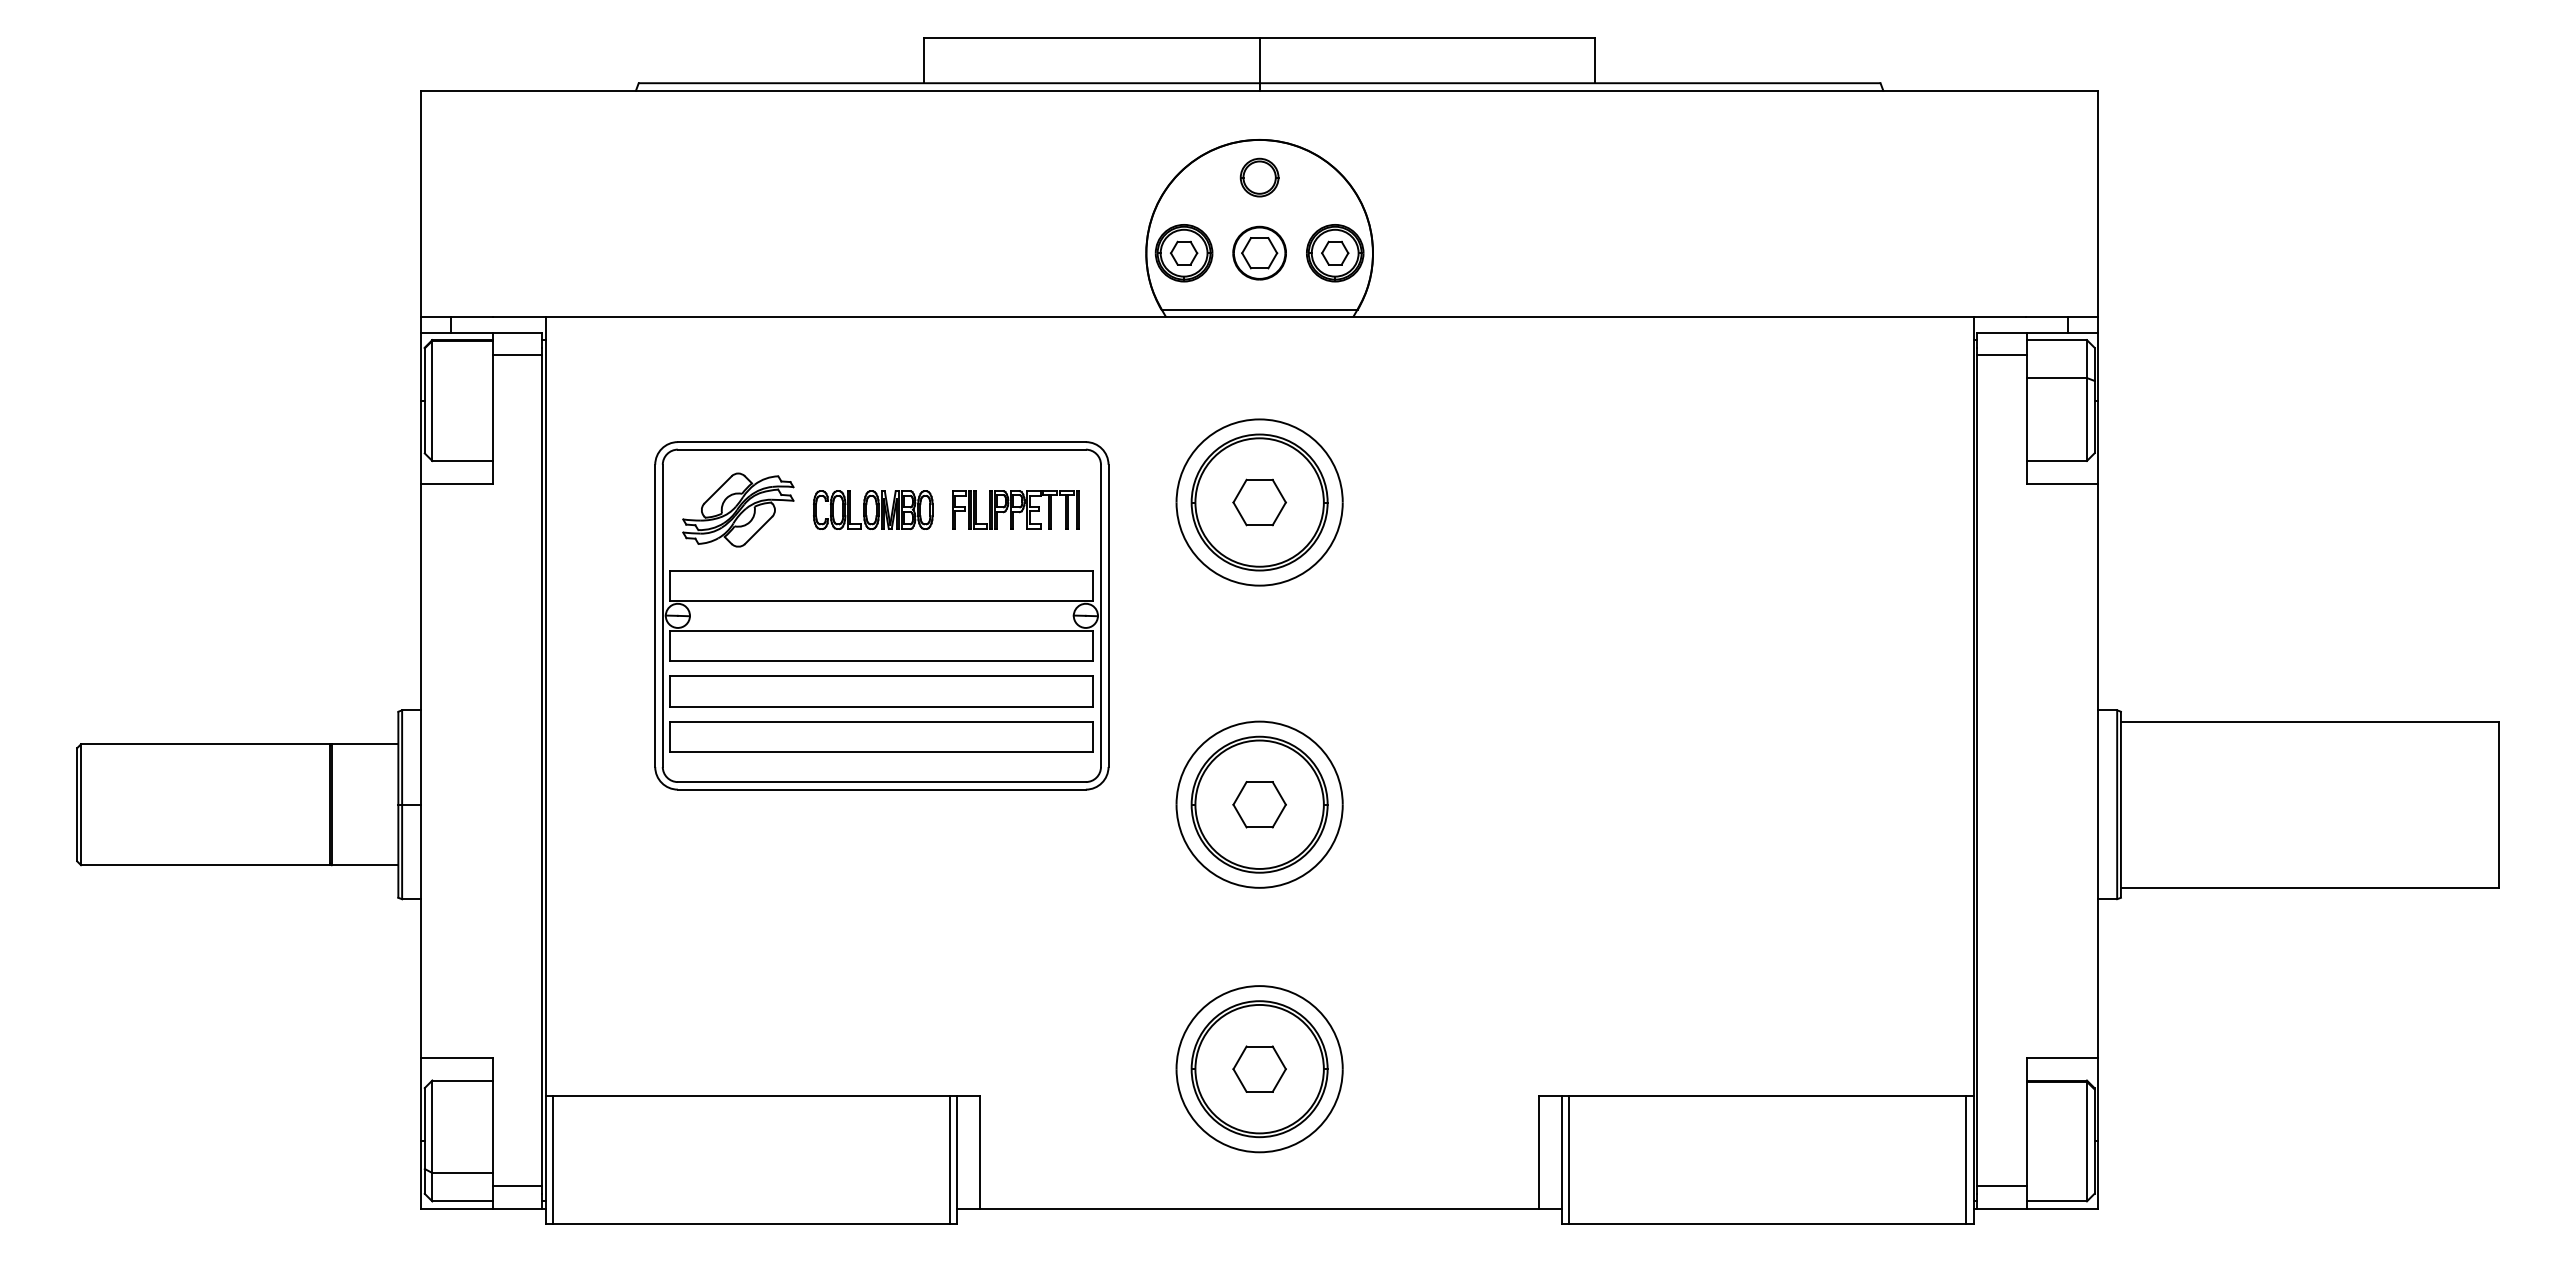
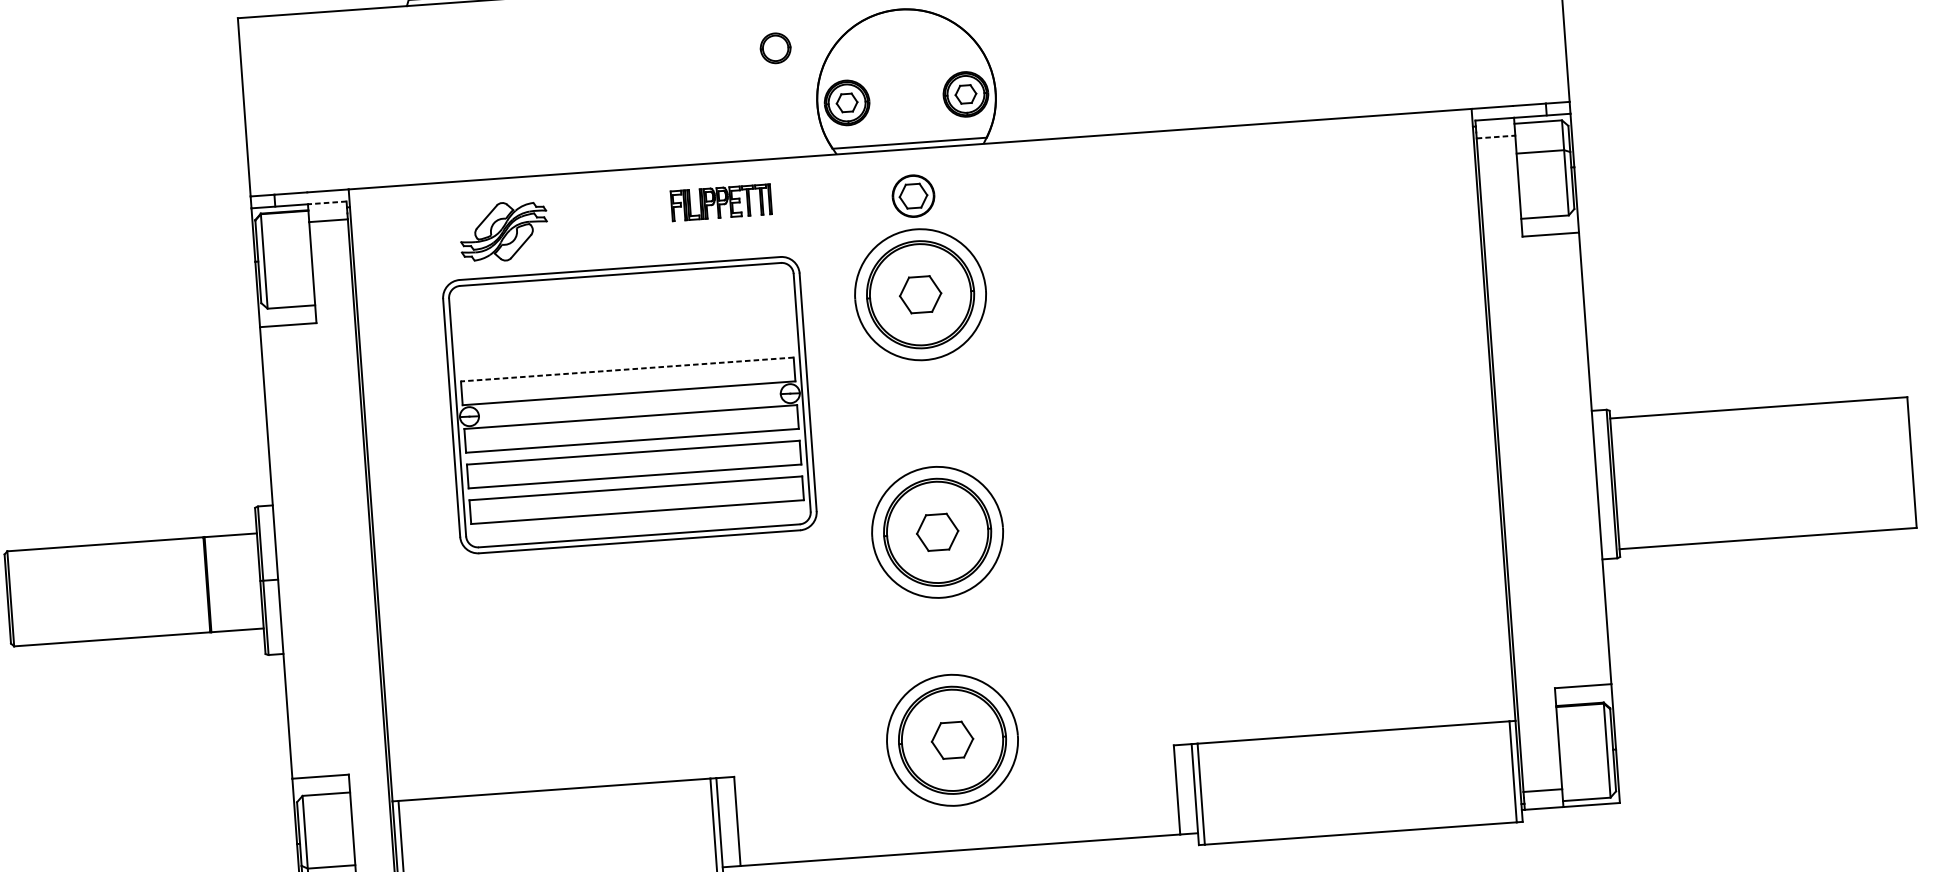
part: (1259, 177) -> (775, 48), moved
part: (1259, 252) -> (913, 195), moved
line: (517, 332) -> (327, 202), solid -> dashed
line: (2001, 355) -> (1495, 137), solid -> dashed
part: (738, 509) -> (504, 231), moved
part: (873, 509) -> (617, 321), removed
part: (1015, 509) -> (720, 202), moved
line: (881, 570) -> (627, 369), solid -> dashed

